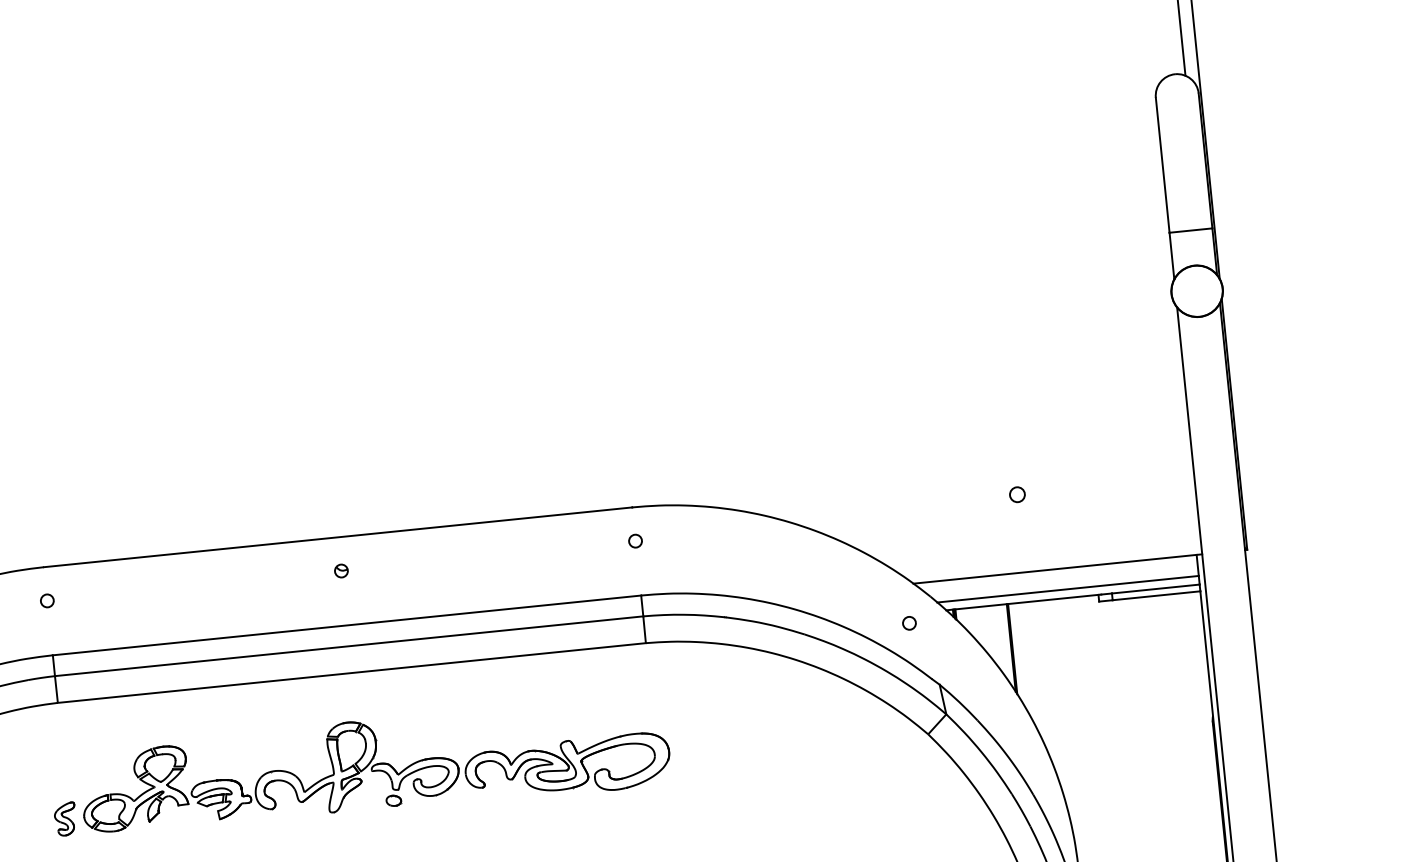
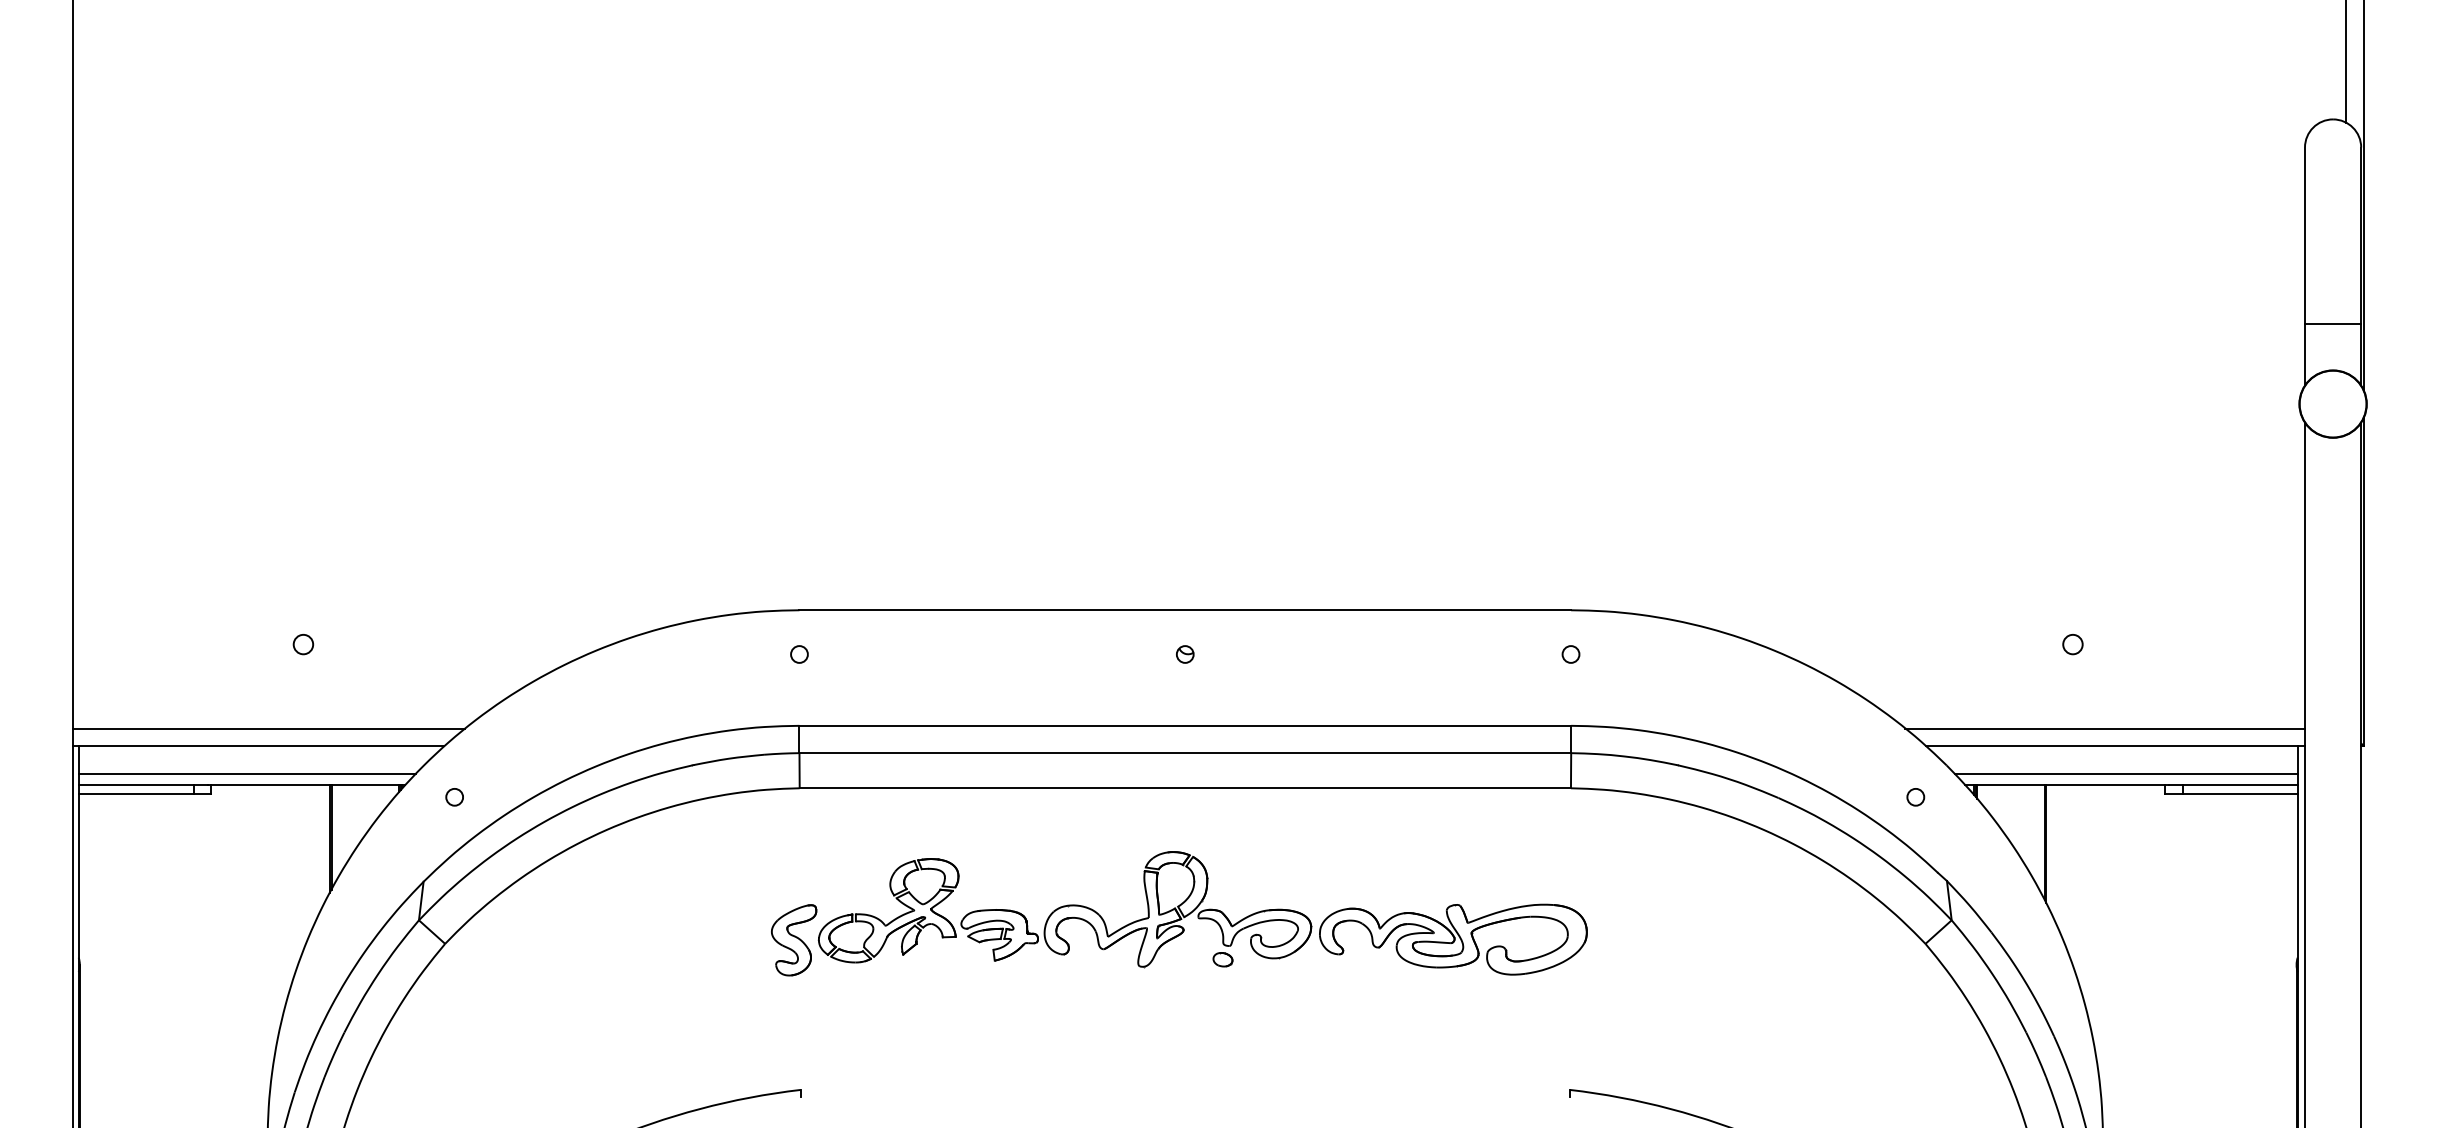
line: (1048, 556) -> (2105, 728), added
part: (65, 819) -> (794, 940), size x1.67

